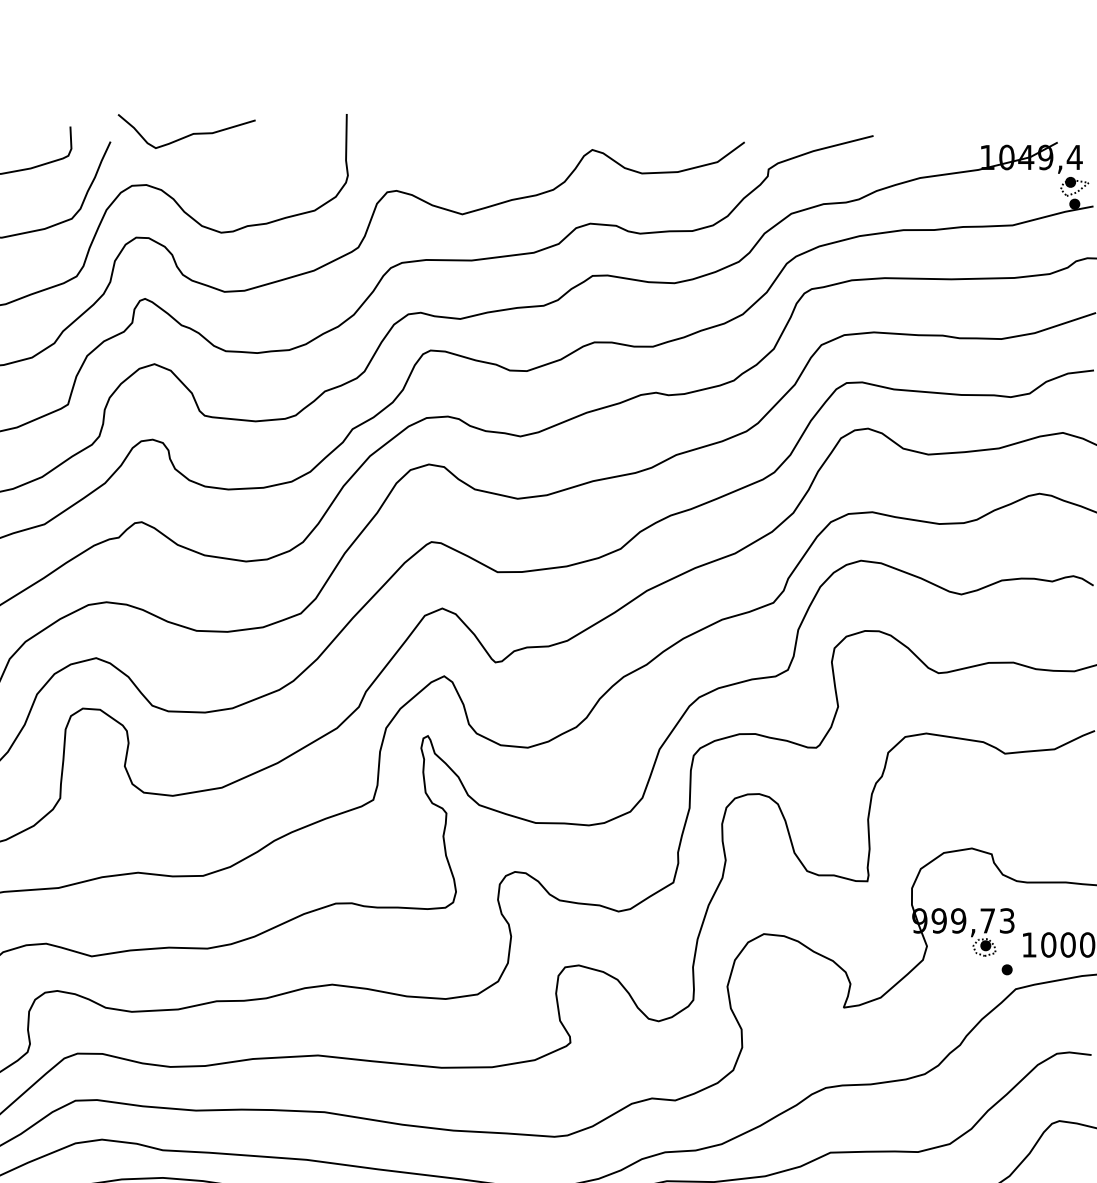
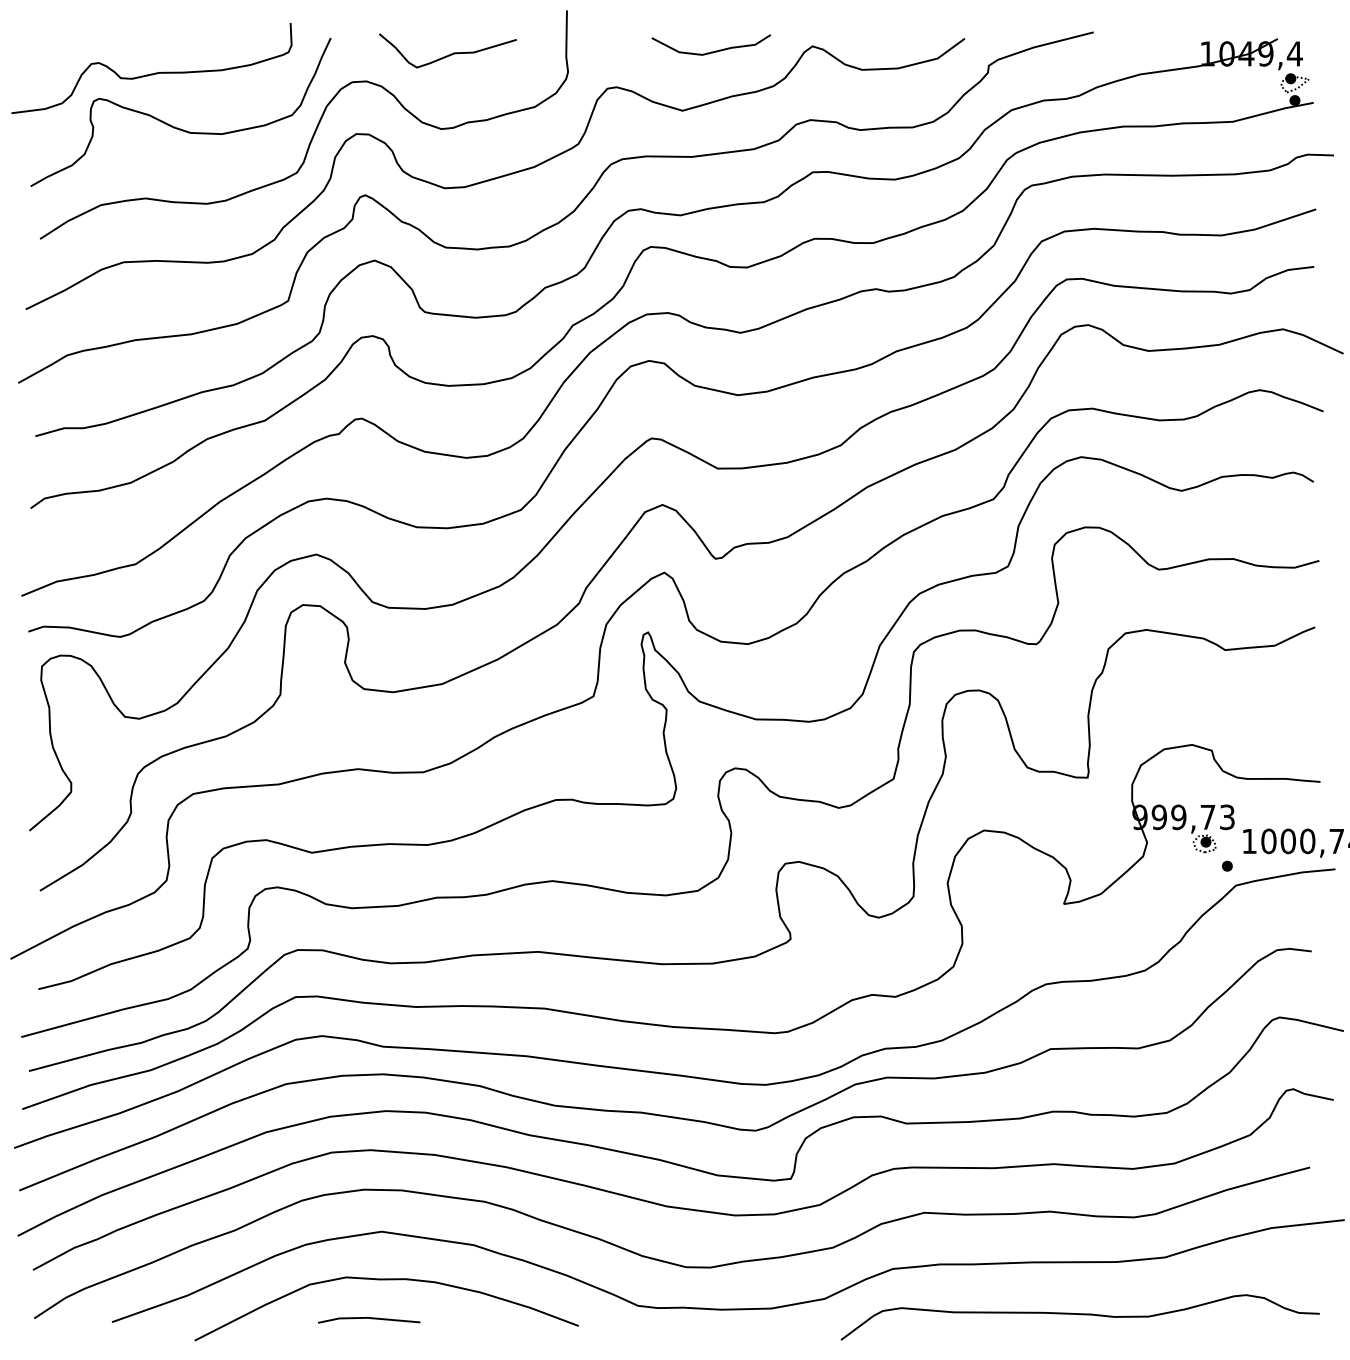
curve: (187, 135) -> (448, 54), moved
curve: (491, 155) -> (711, 51), added

